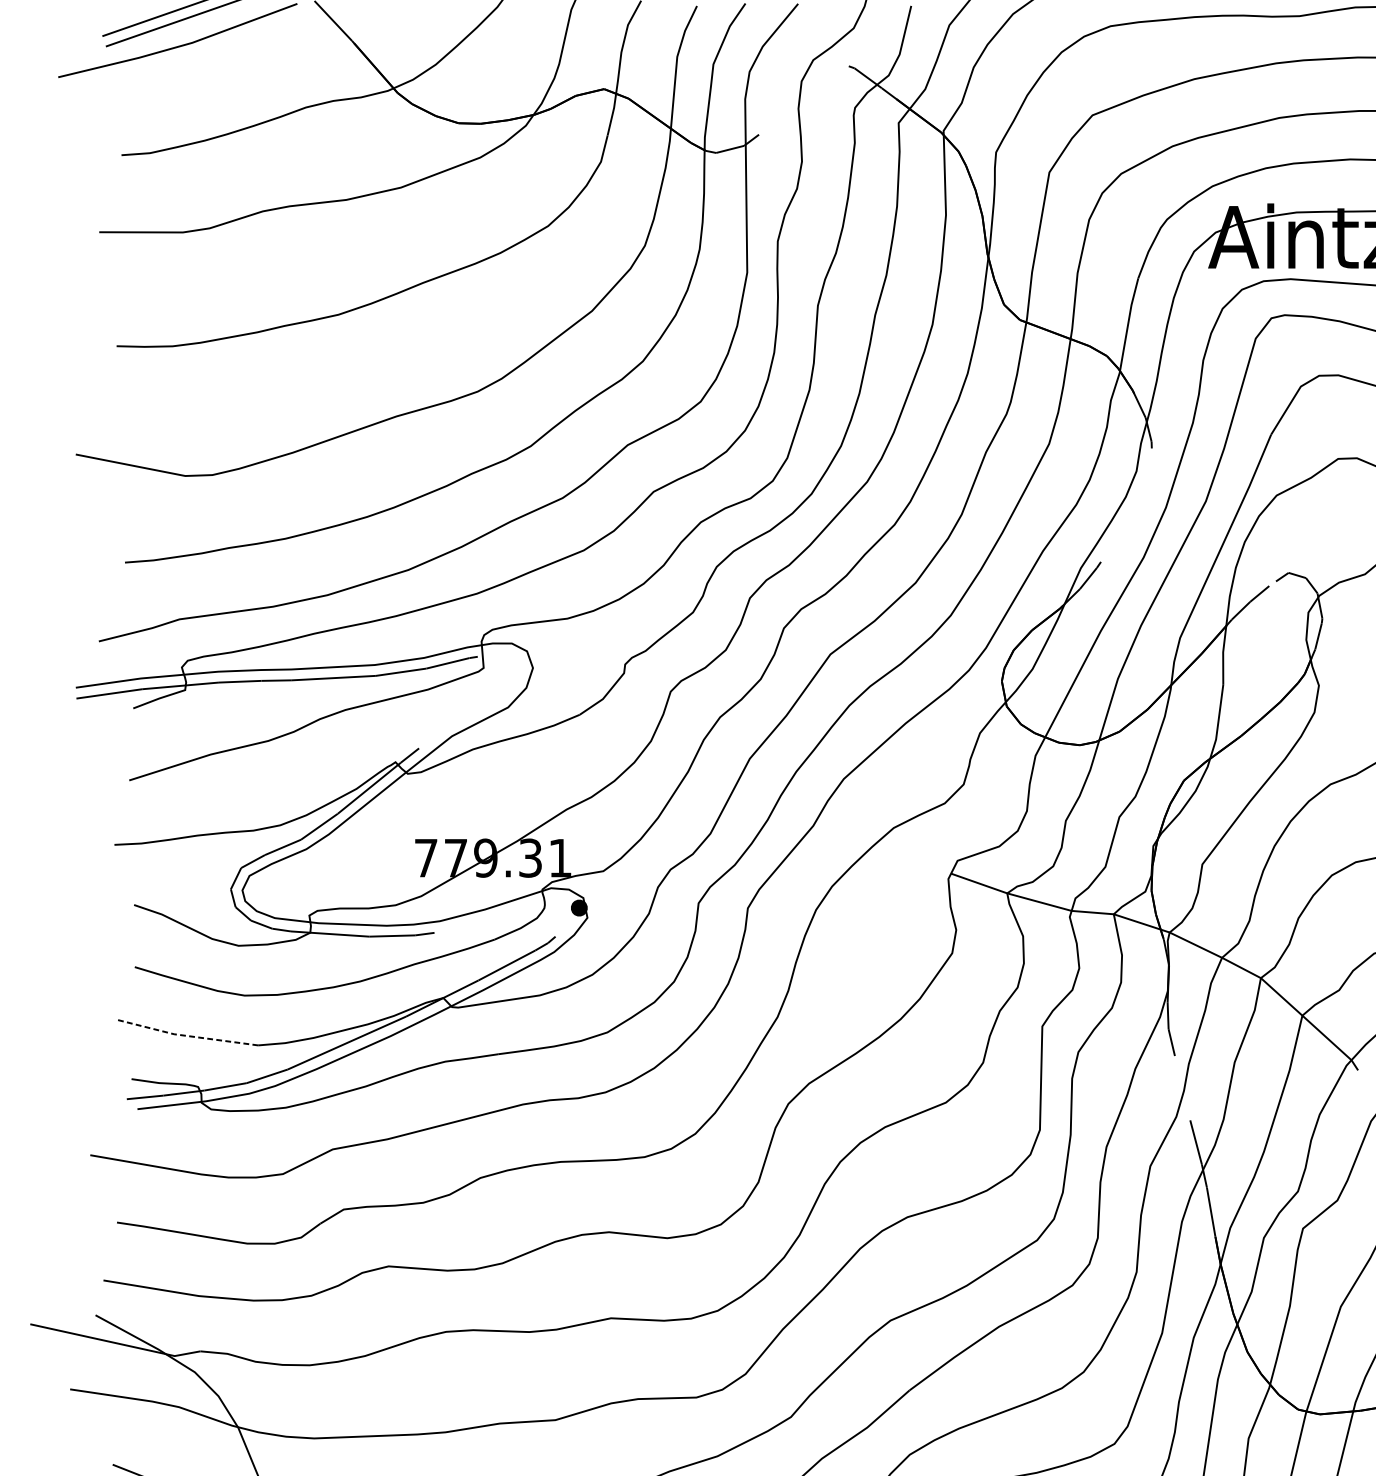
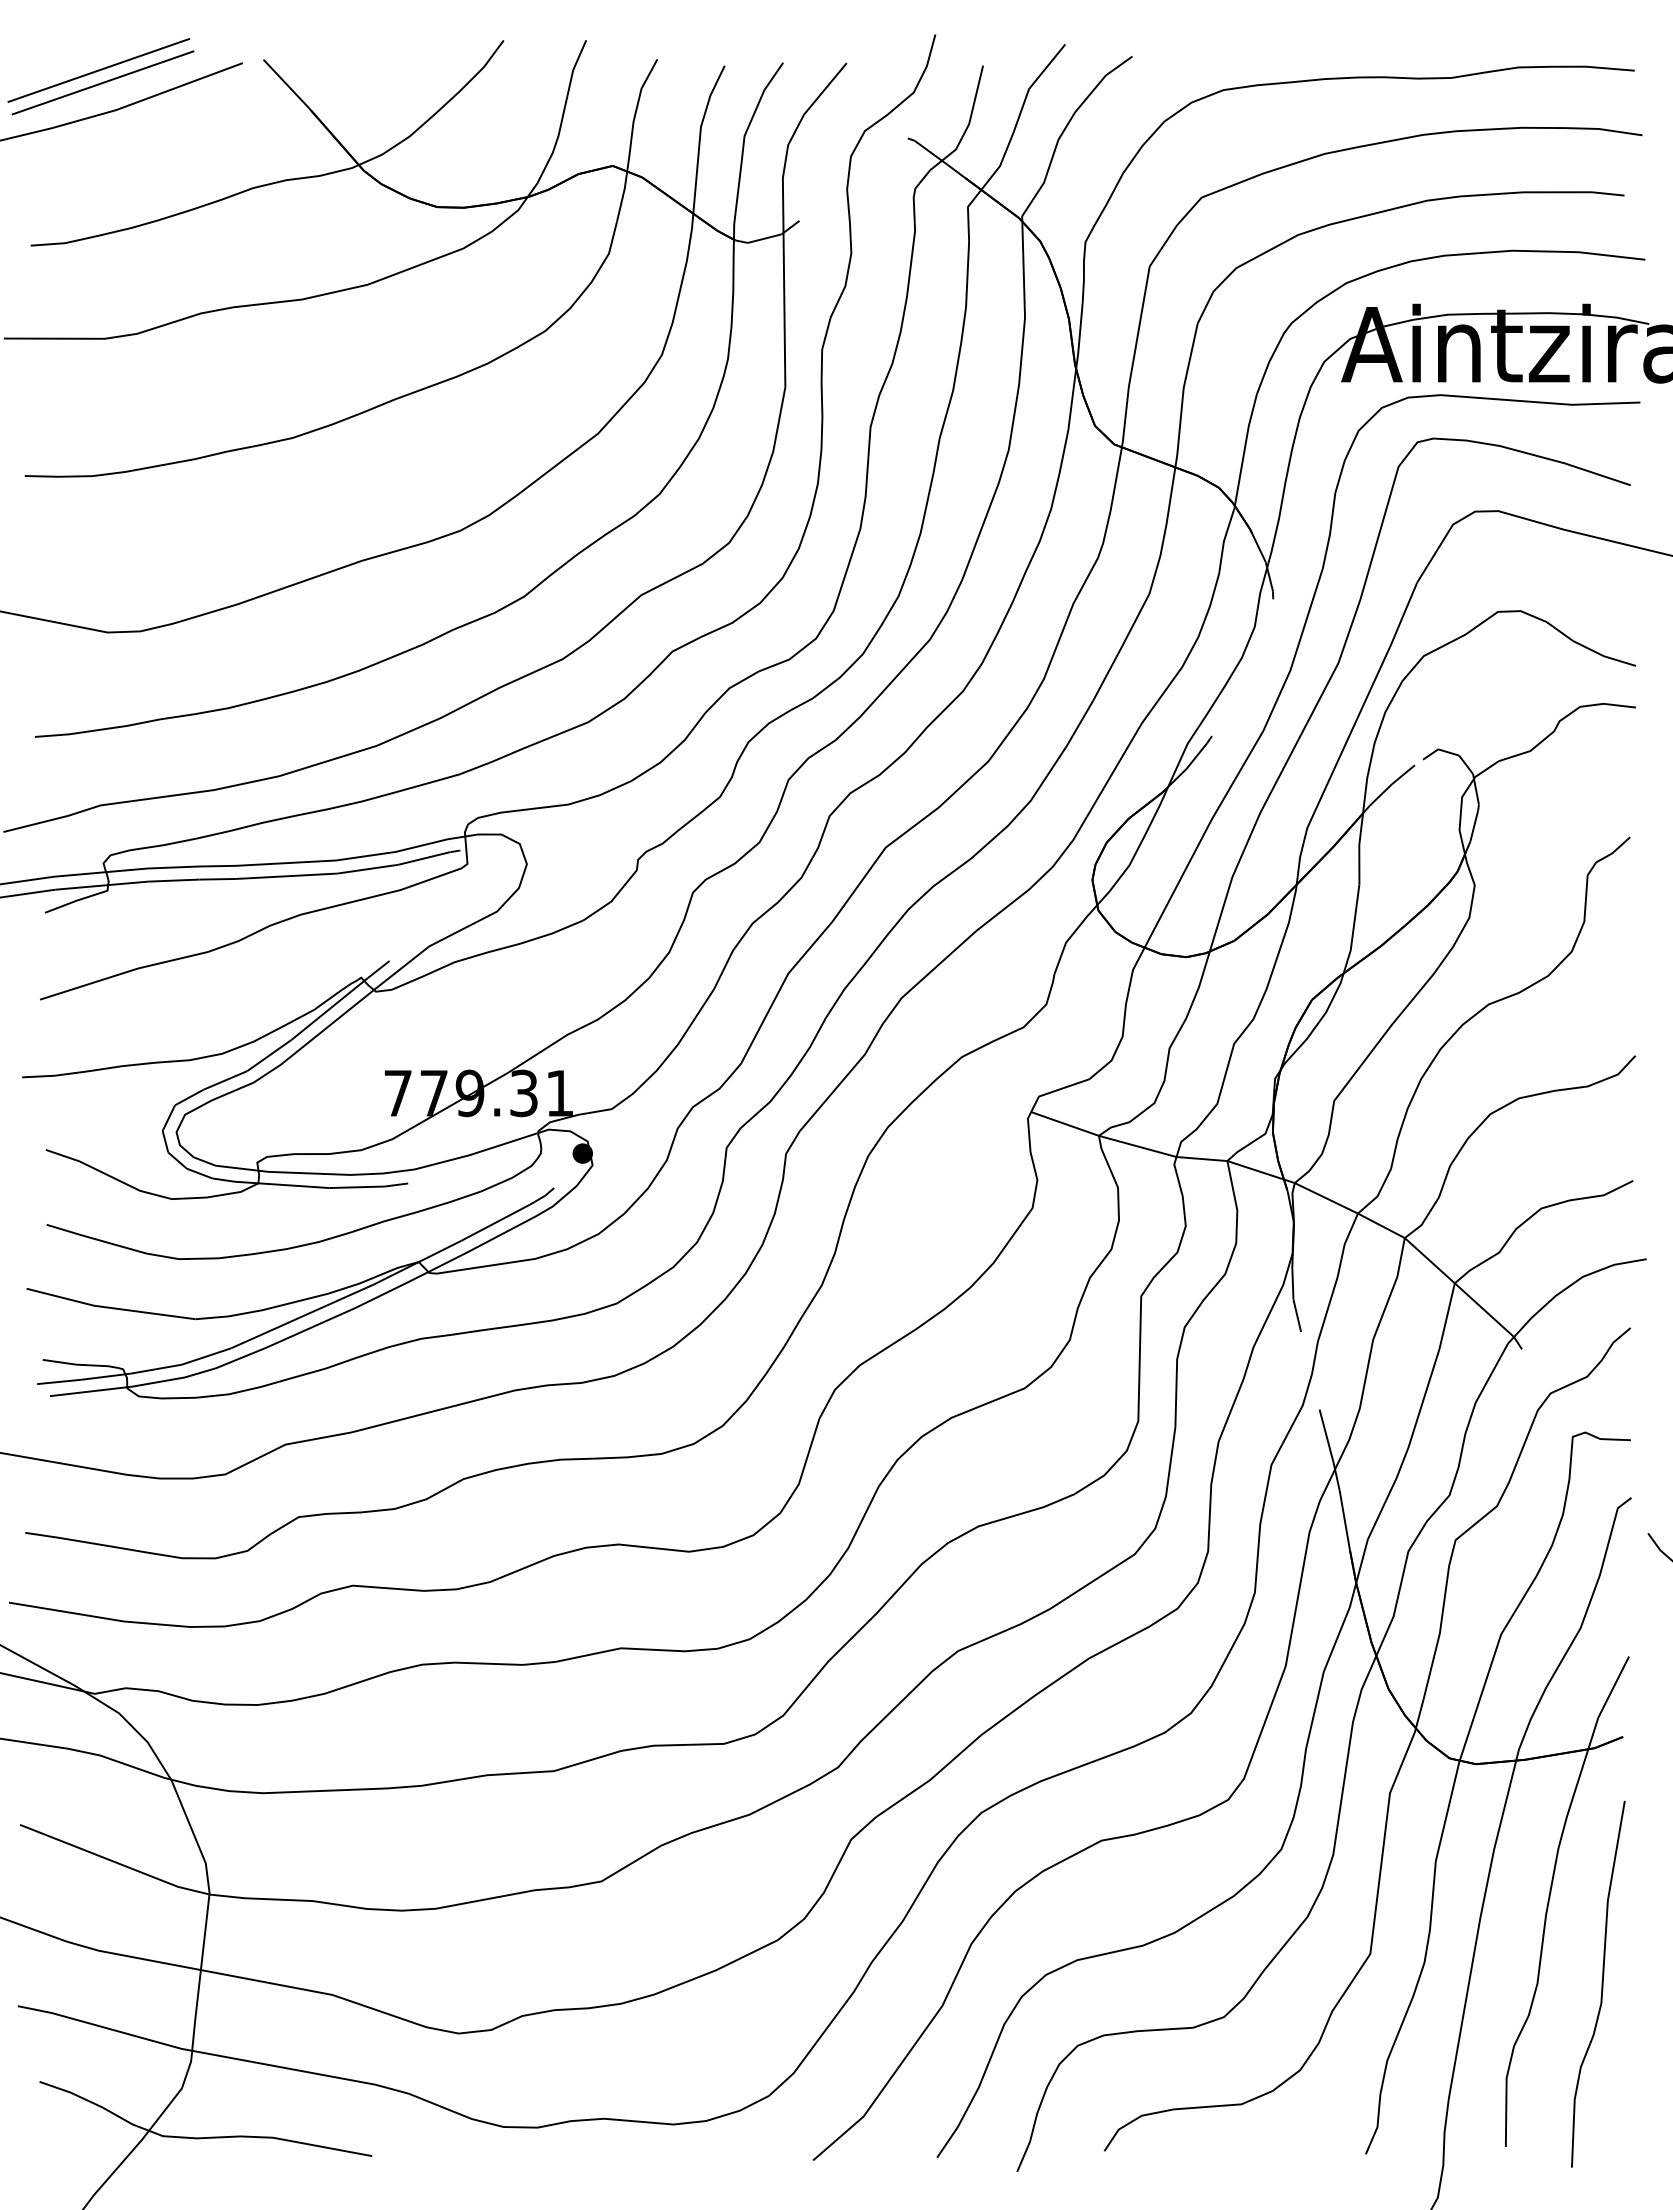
line: (186, 1035) -> (109, 1307), dashed -> solid

